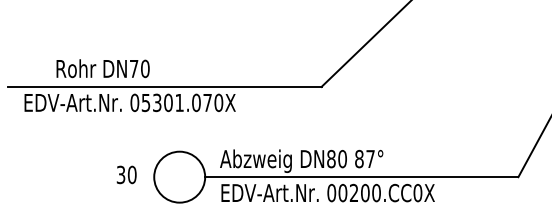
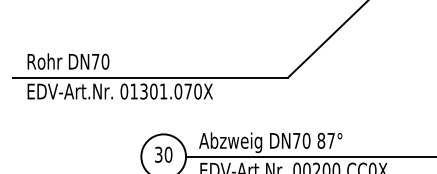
text: (102, 68) -> (67, 61), moved
text: (145, 103) -> (133, 92), 05301.070X -> 01301.070X
text: (331, 158) -> (296, 140), DN80 -> DN70
text: (126, 174) -> (163, 154), moved

